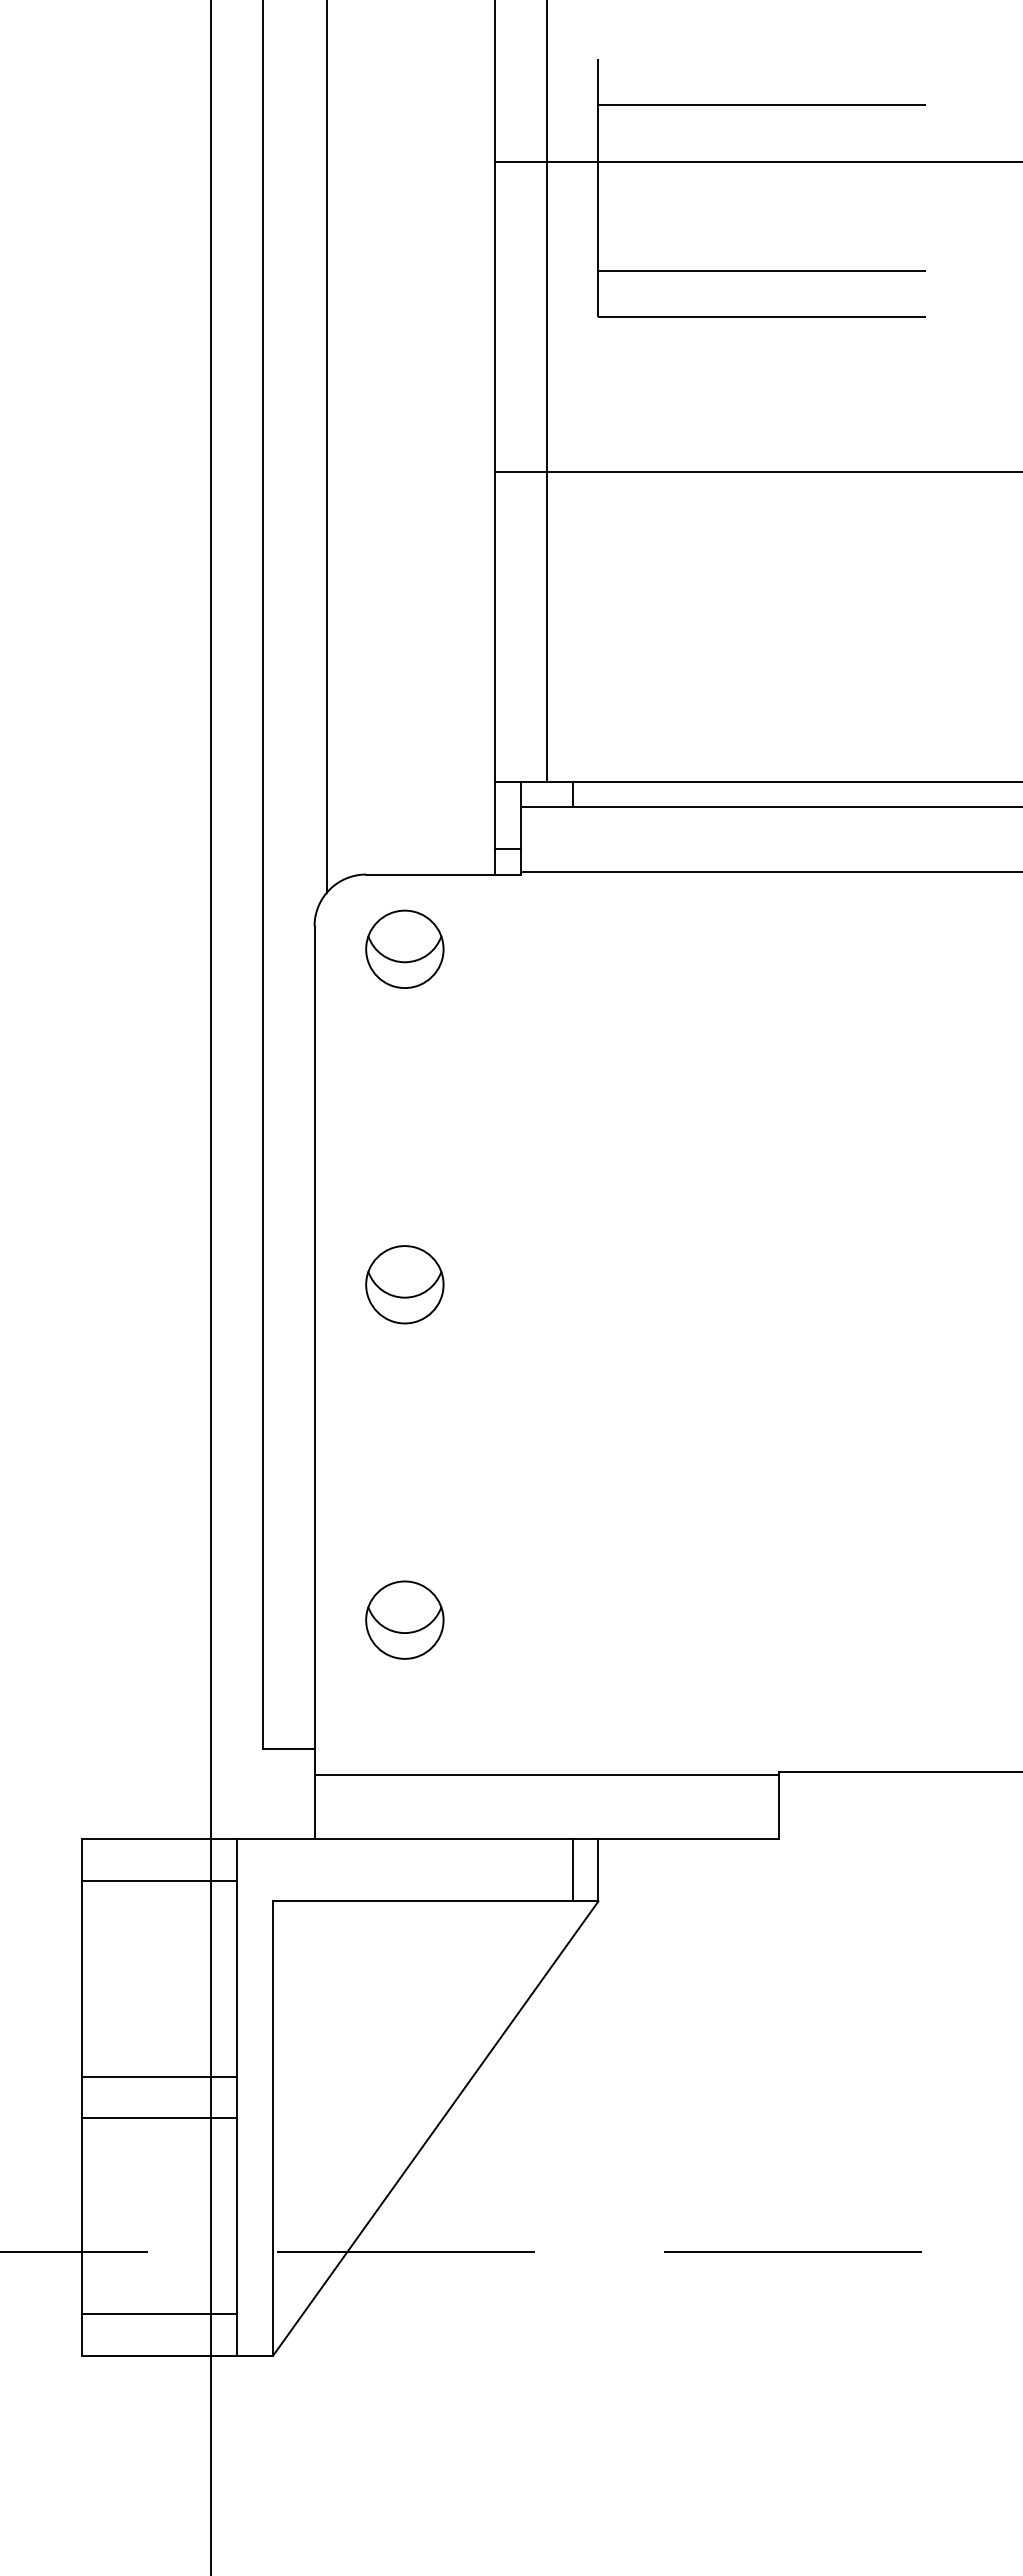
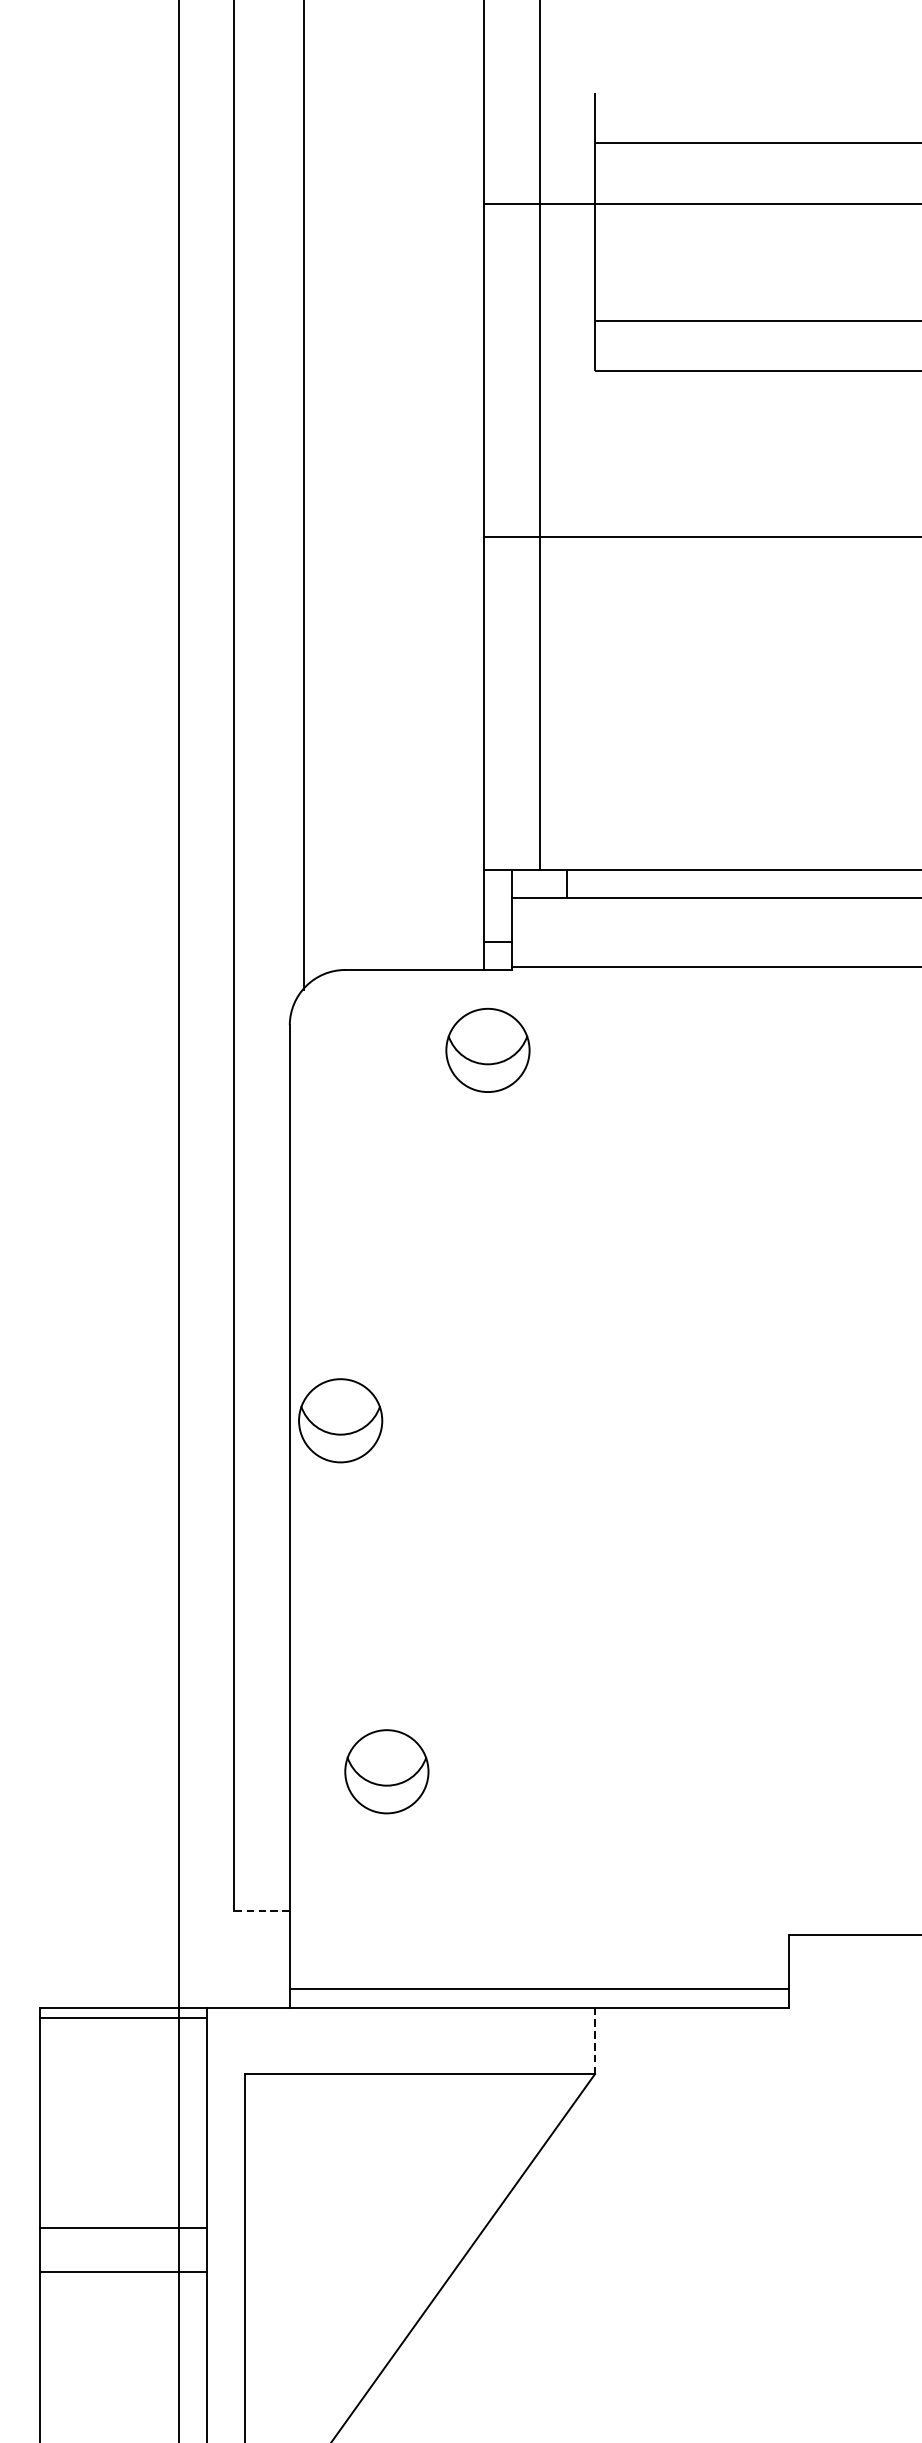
part: (404, 948) -> (487, 1049), moved
part: (404, 1284) -> (340, 1420), moved
line: (288, 1749) -> (261, 1910), solid -> dashed
line: (546, 1774) -> (539, 1988), moved
line: (572, 1870) -> (567, 2040), removed
line: (598, 1870) -> (595, 2040), solid -> dashed
line: (159, 1880) -> (123, 2017), moved
line: (159, 2076) -> (123, 2228), moved
line: (159, 2118) -> (123, 2272), moved

